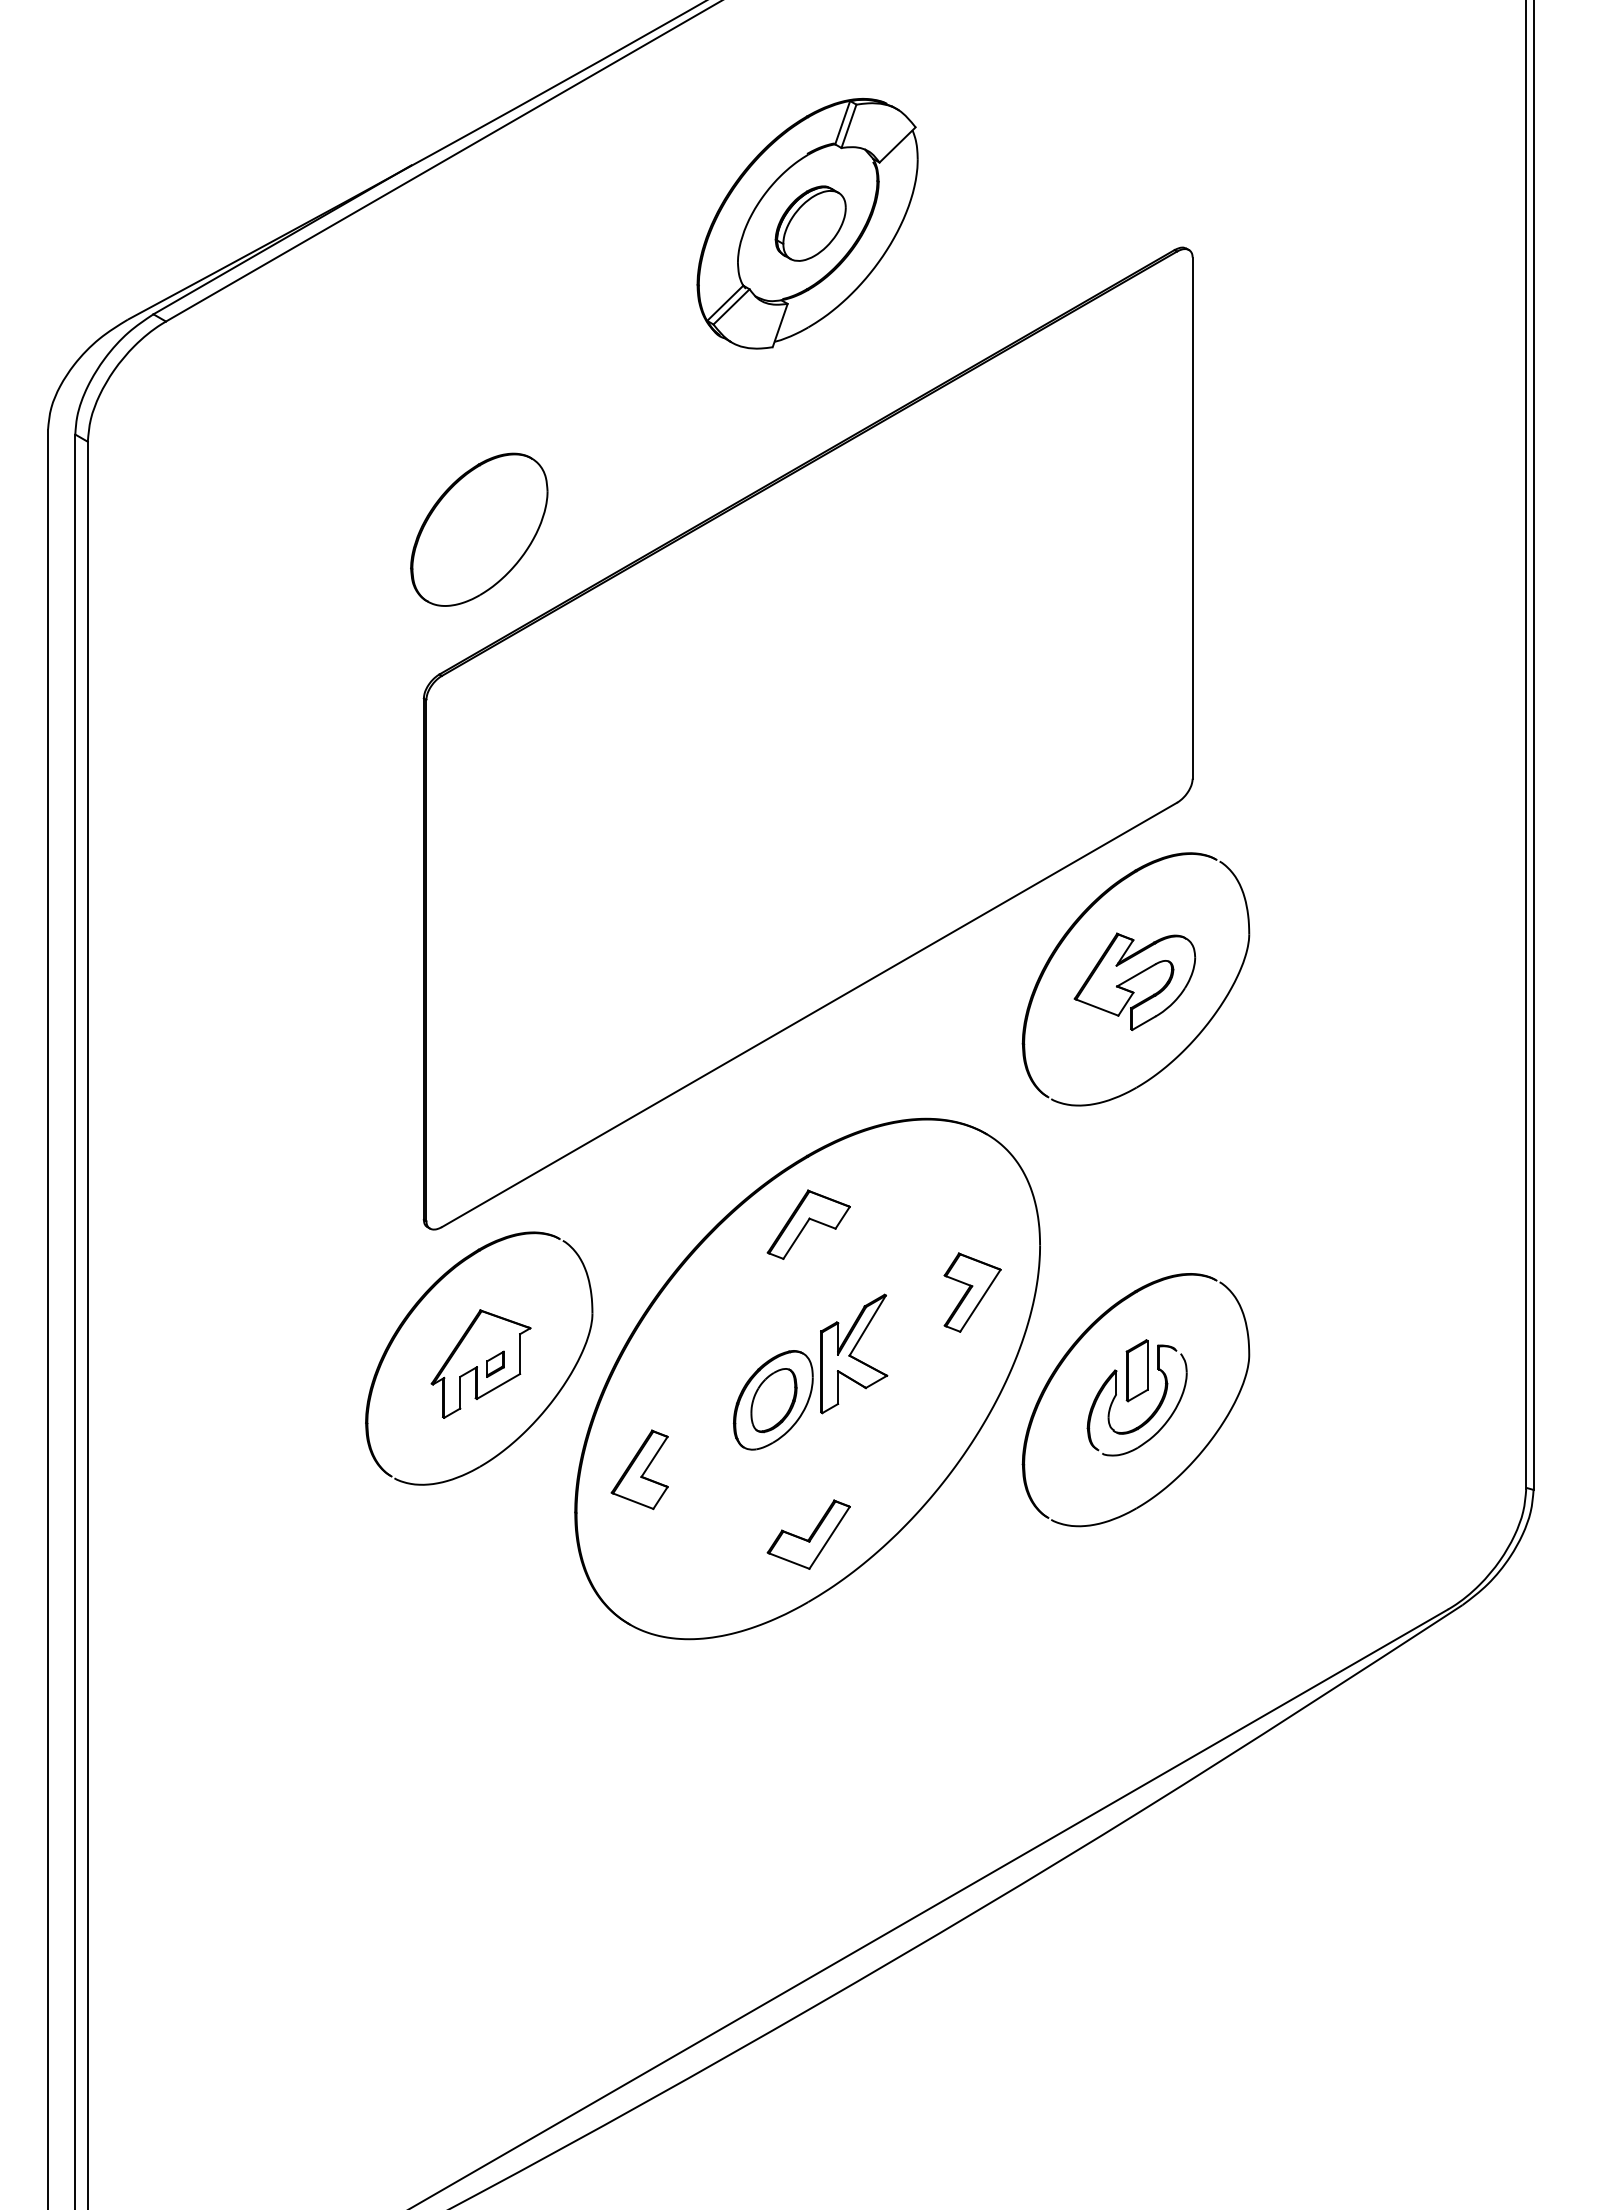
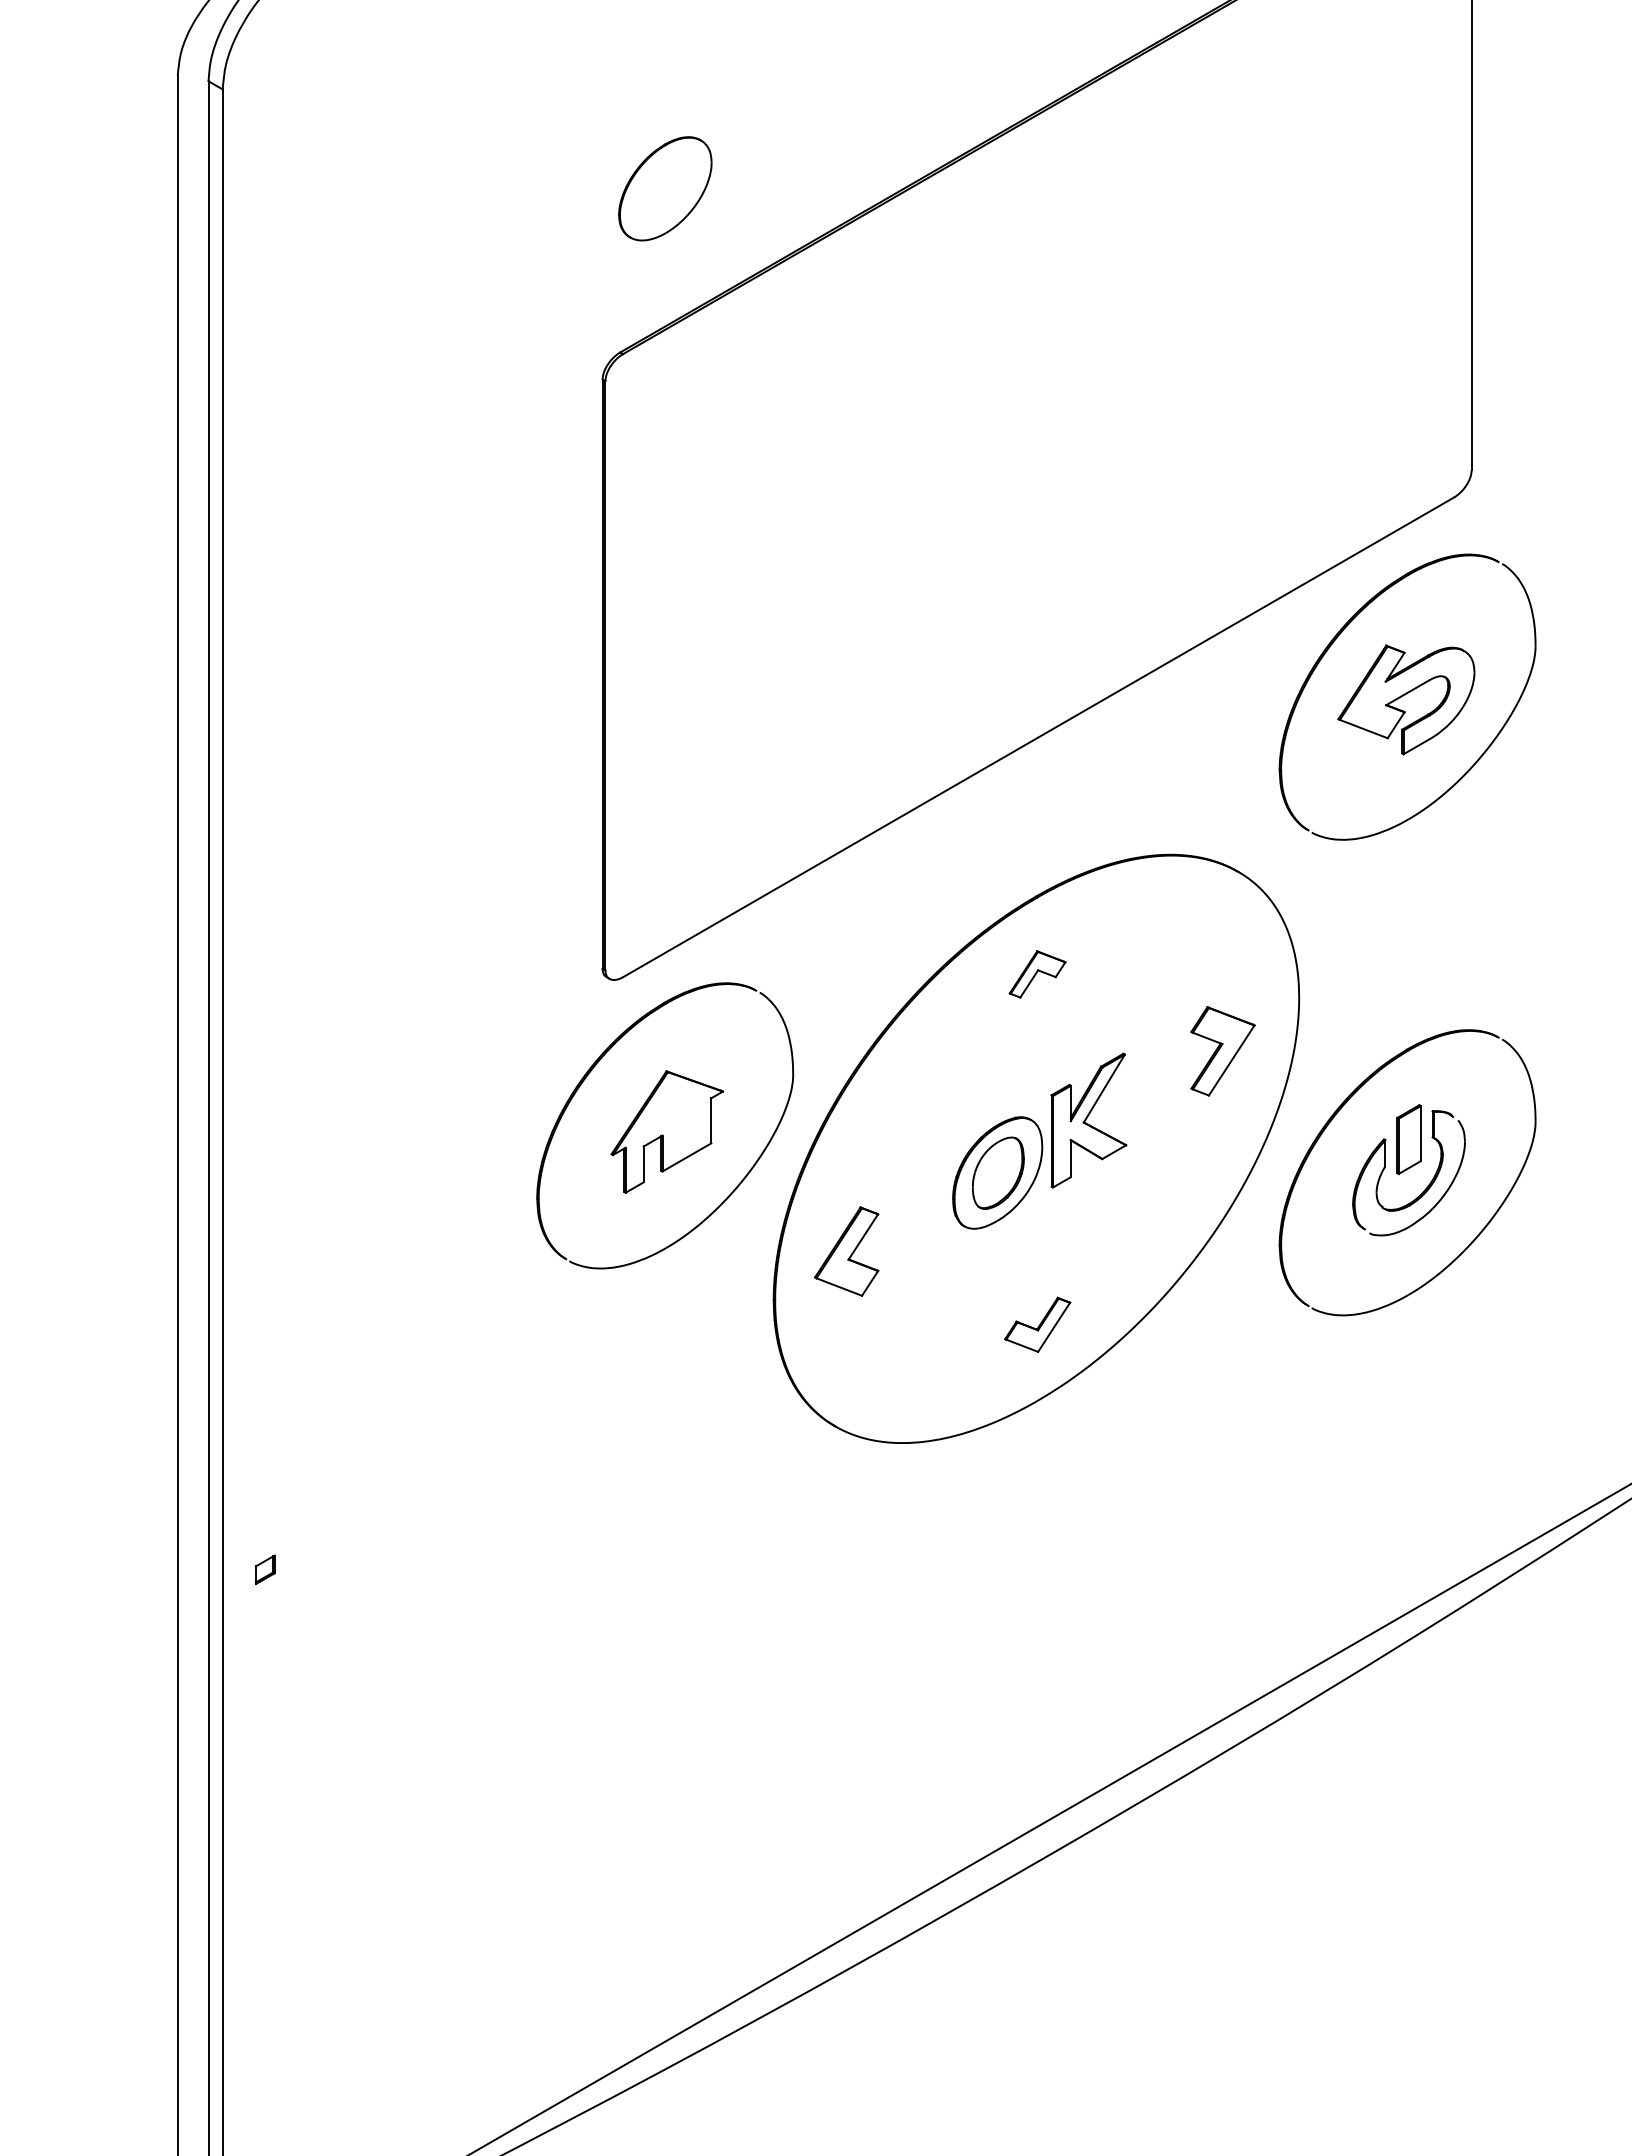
part: (479, 529) -> (665, 188), size x0.6
part: (808, 1224) -> (1037, 974), size x0.6
part: (495, 1363) -> (265, 1568), moved
part: (808, 1534) -> (1037, 1324), size x0.7

